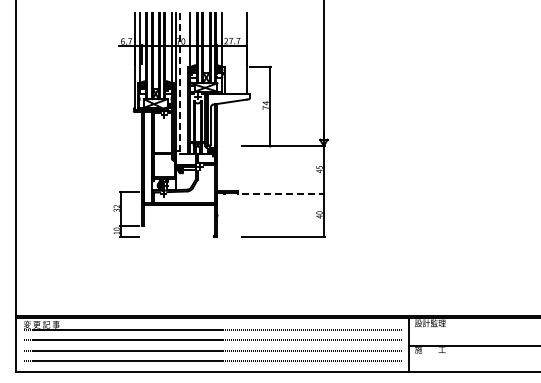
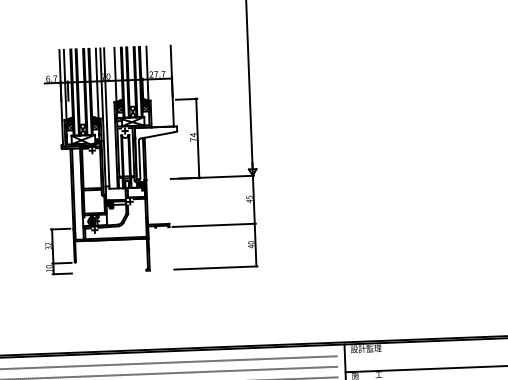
line: (180, 83) -> (107, 118), dashed -> solid
line: (283, 194) -> (214, 225), dashed -> solid

